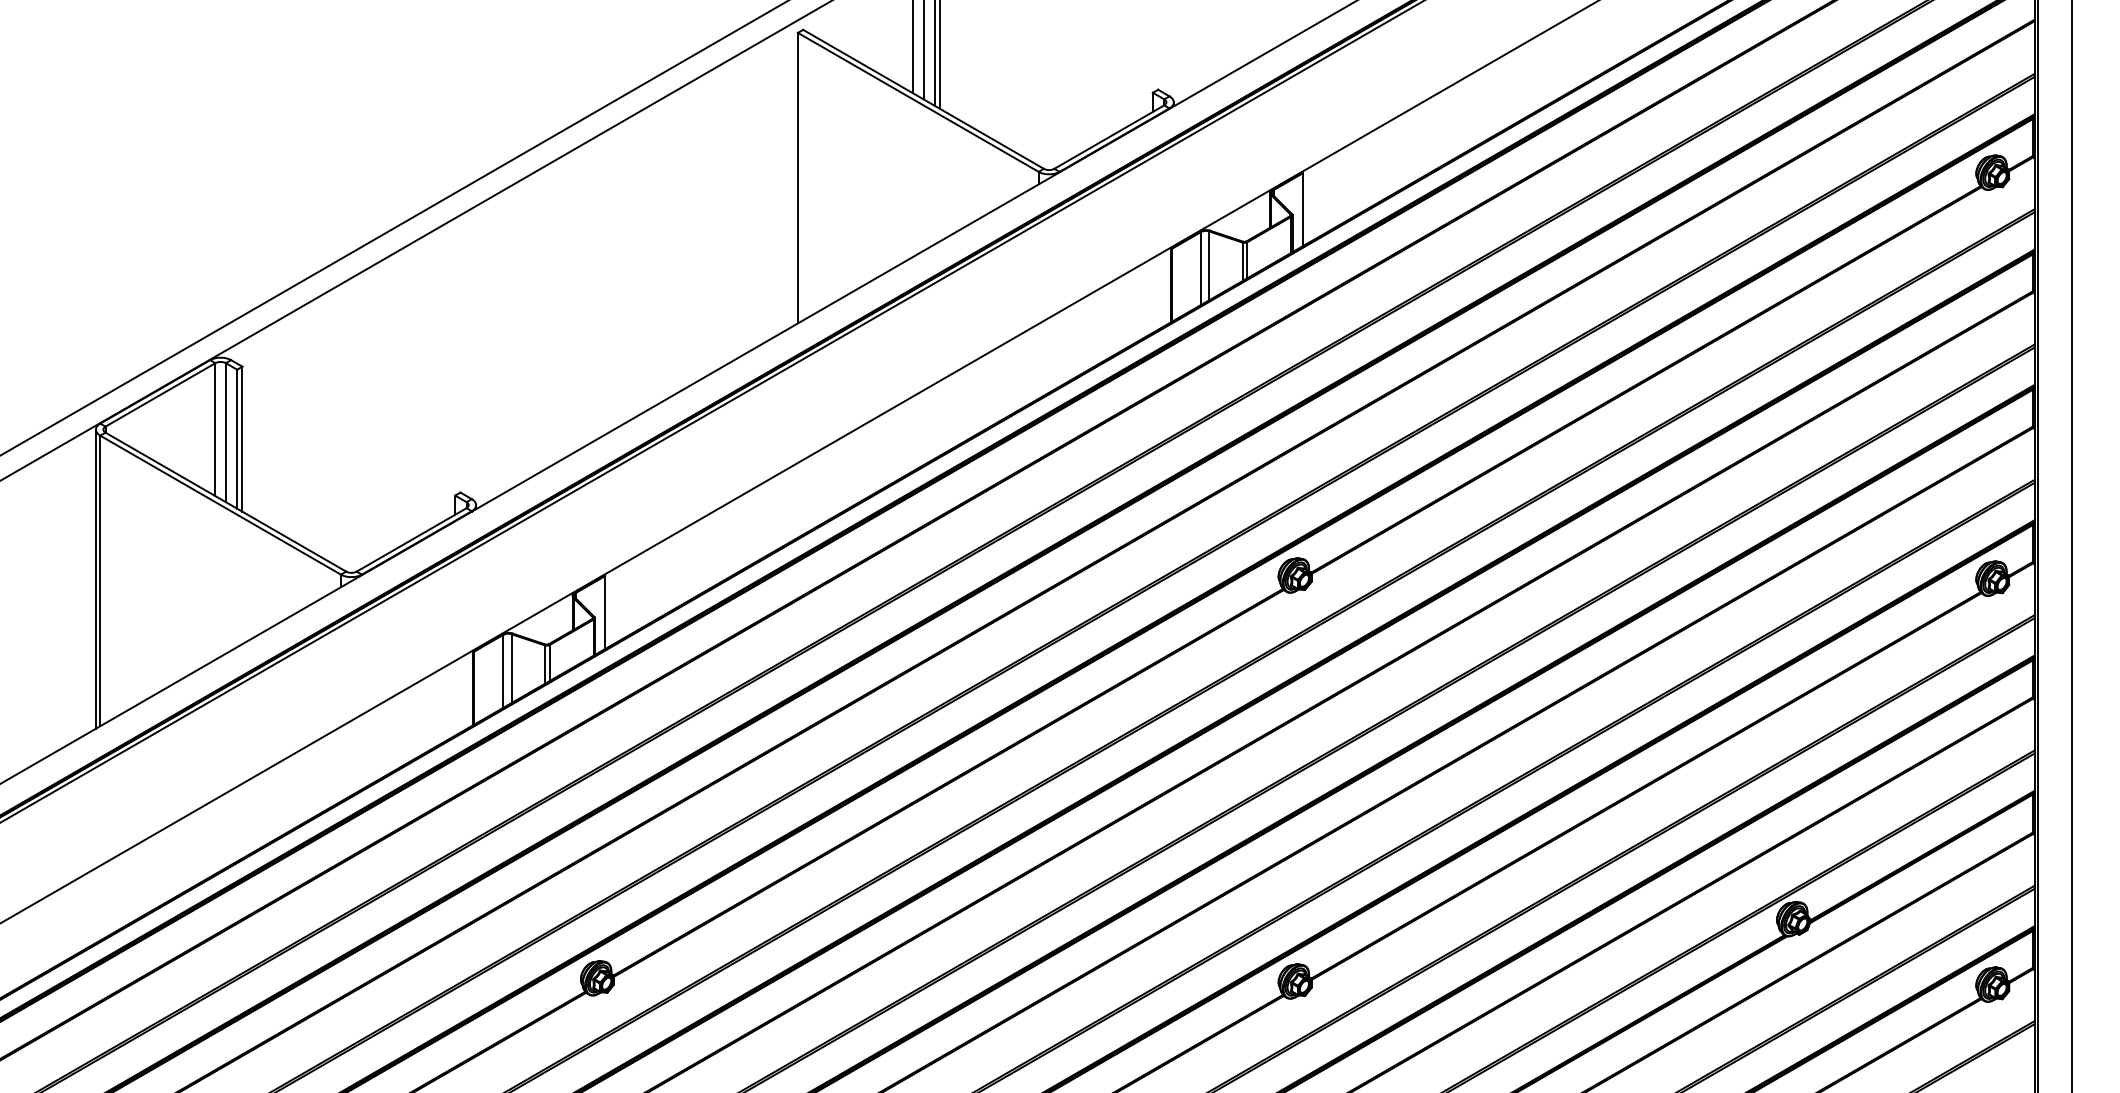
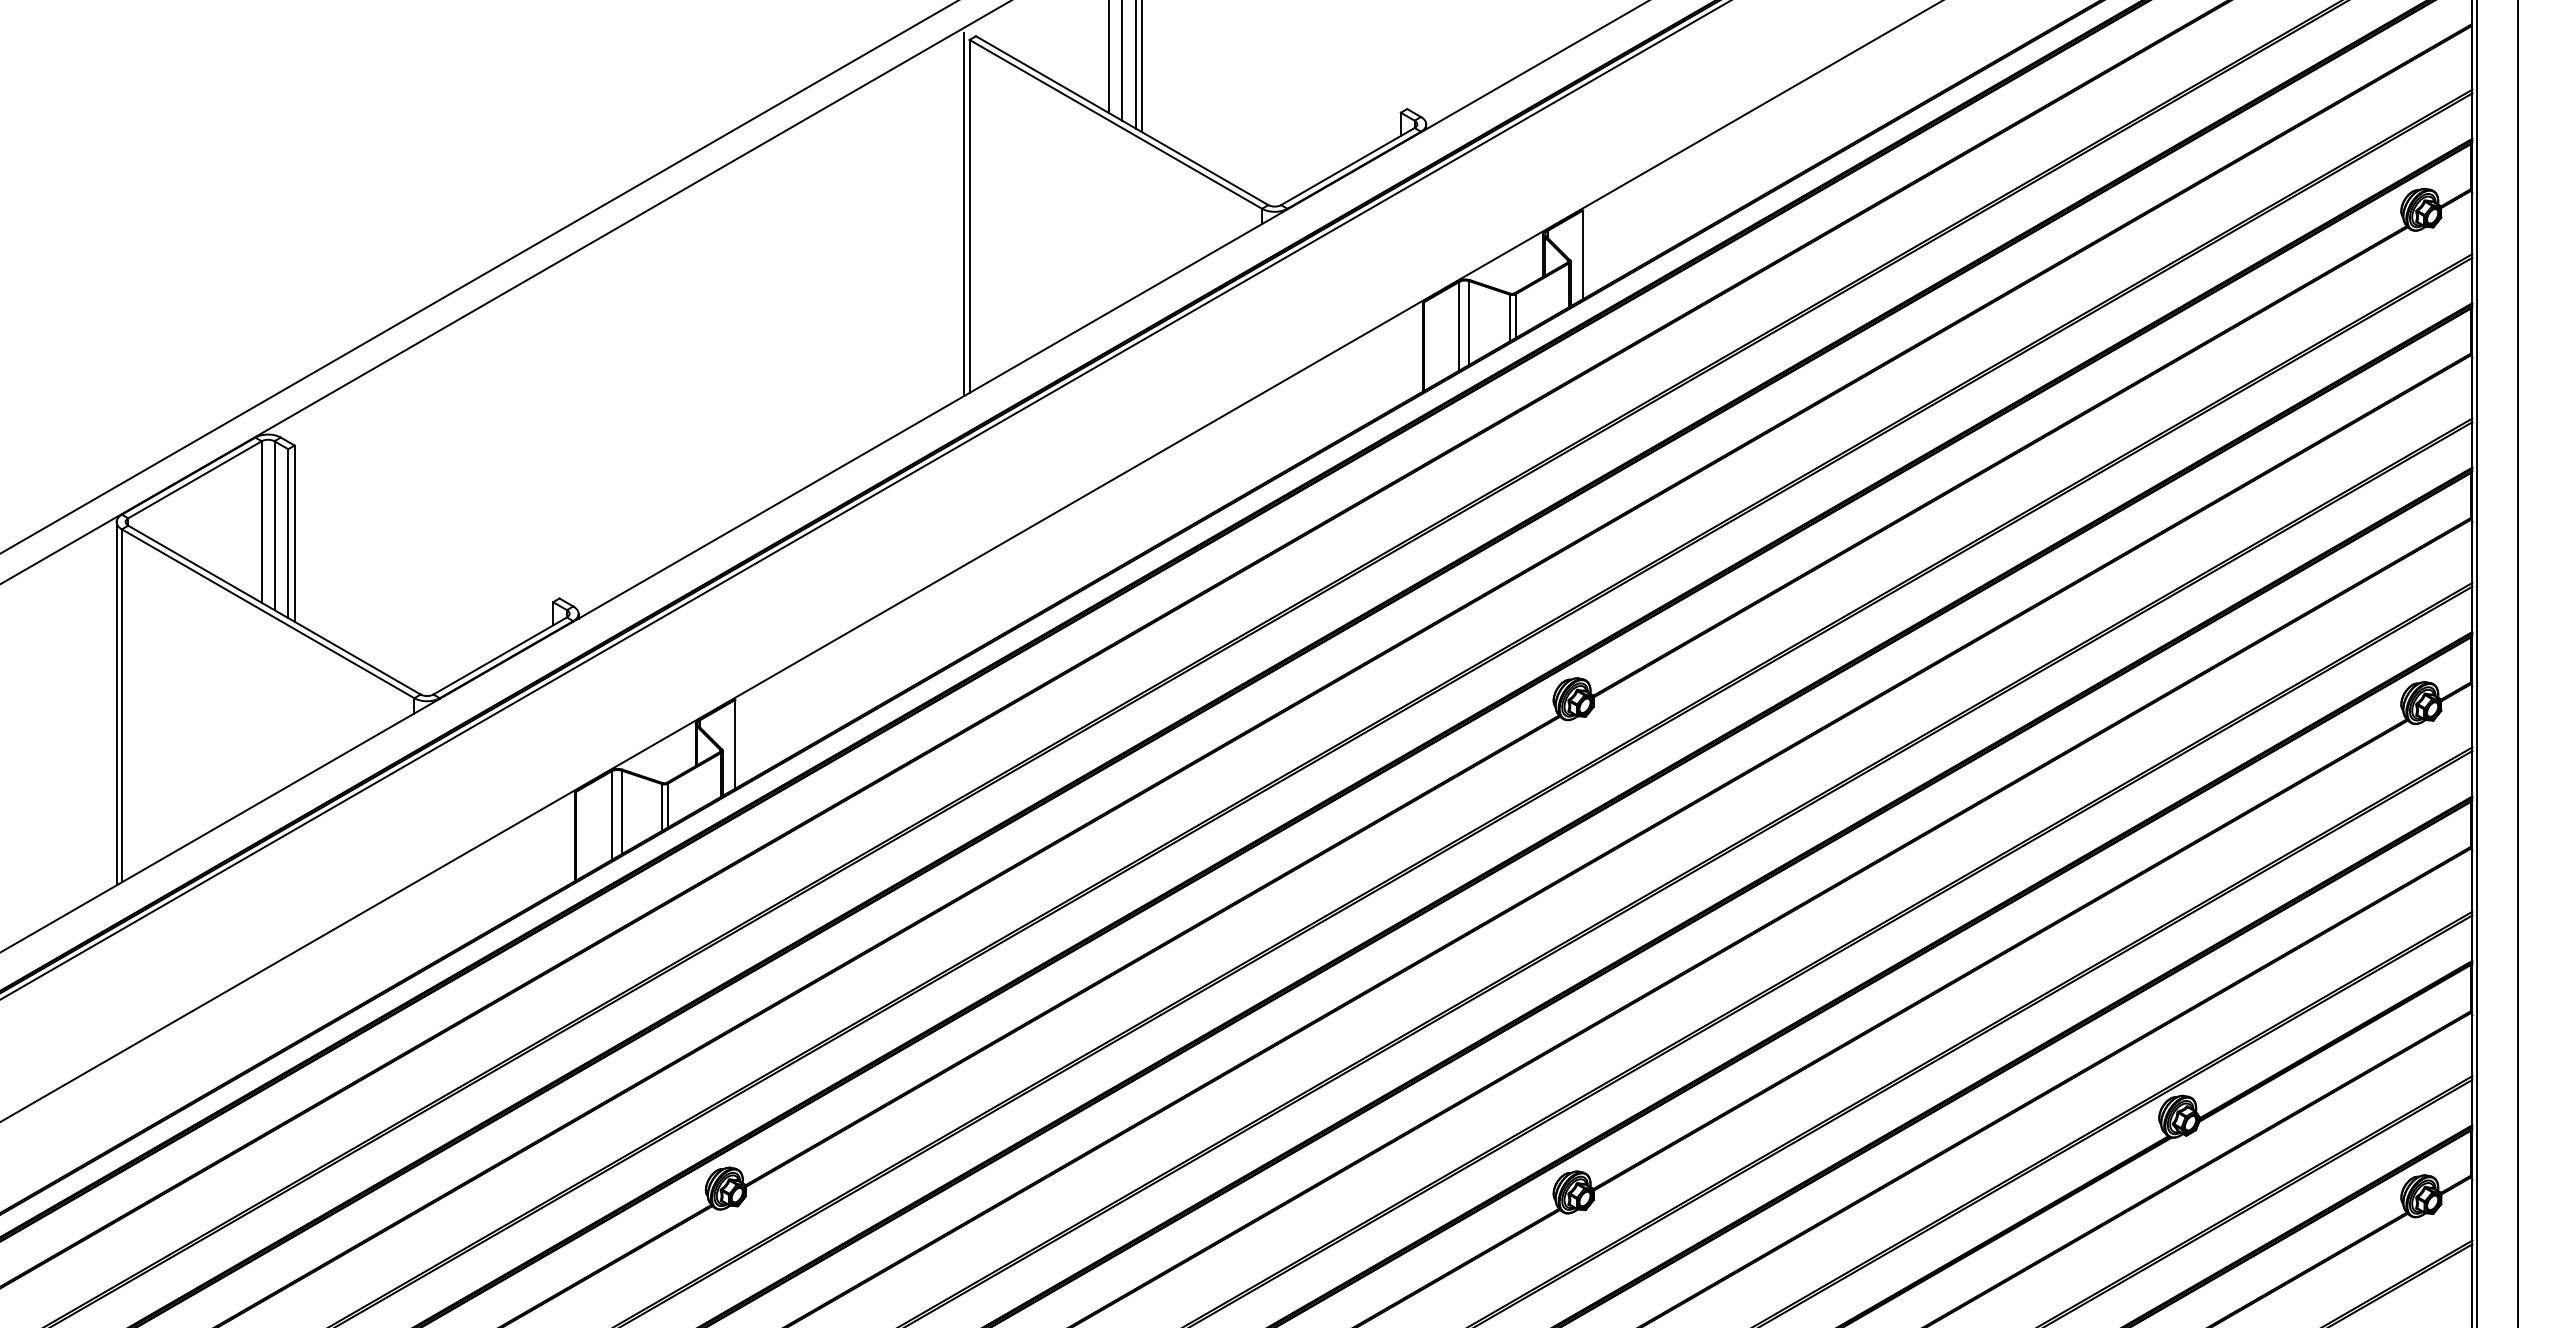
line: (793, 175) -> (964, 213), added

